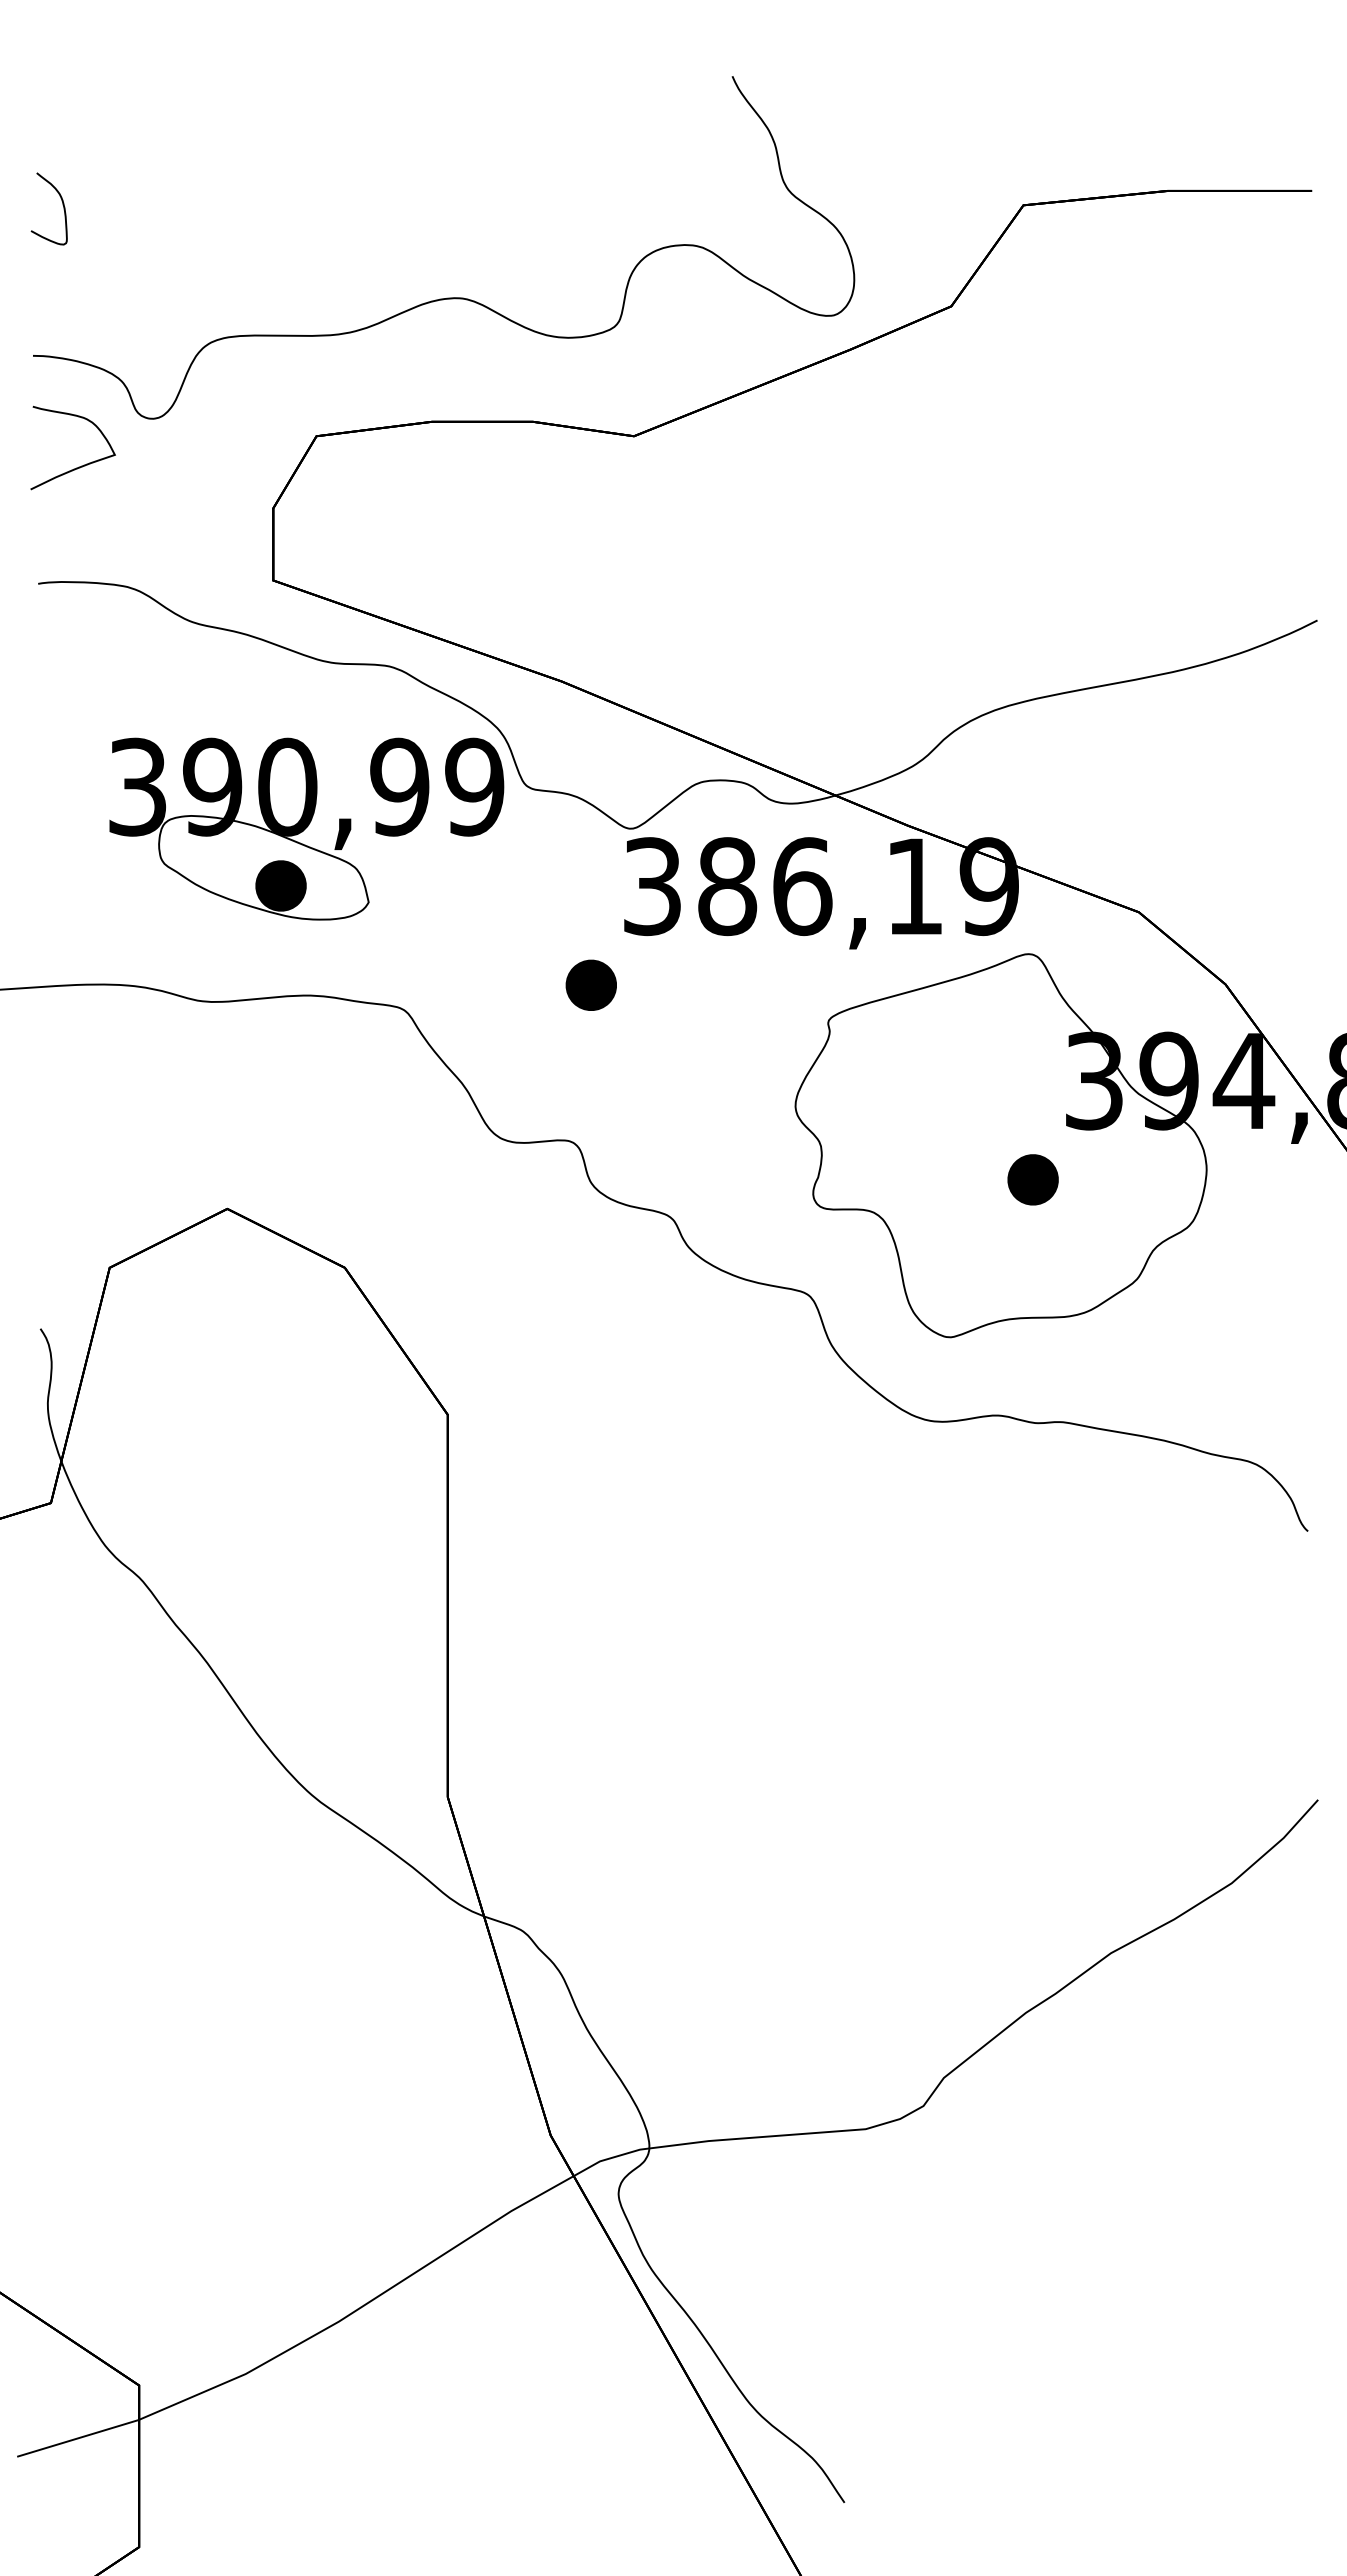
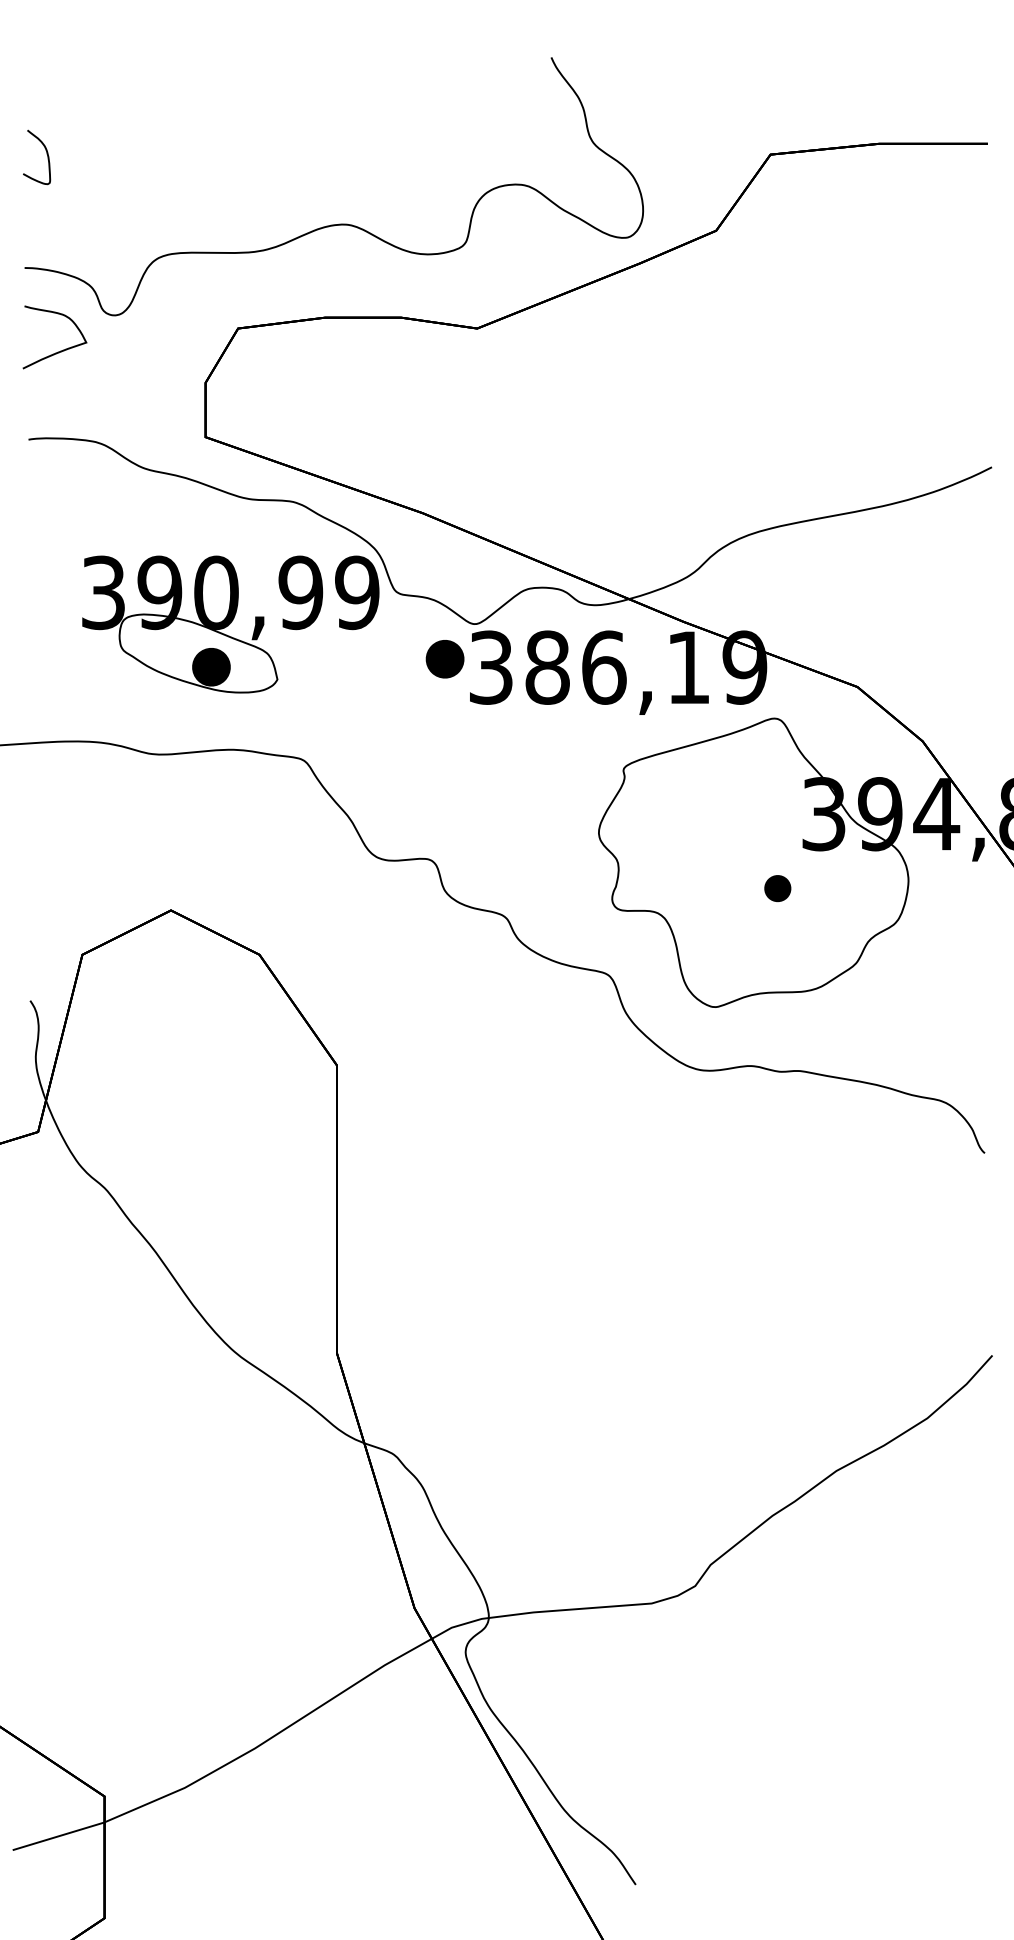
part: (590, 984) -> (444, 658), moved
part: (1032, 1179) -> (777, 888), size x0.7

